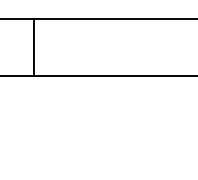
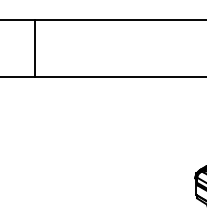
line: (34, 47) -> (34, 48), moved

